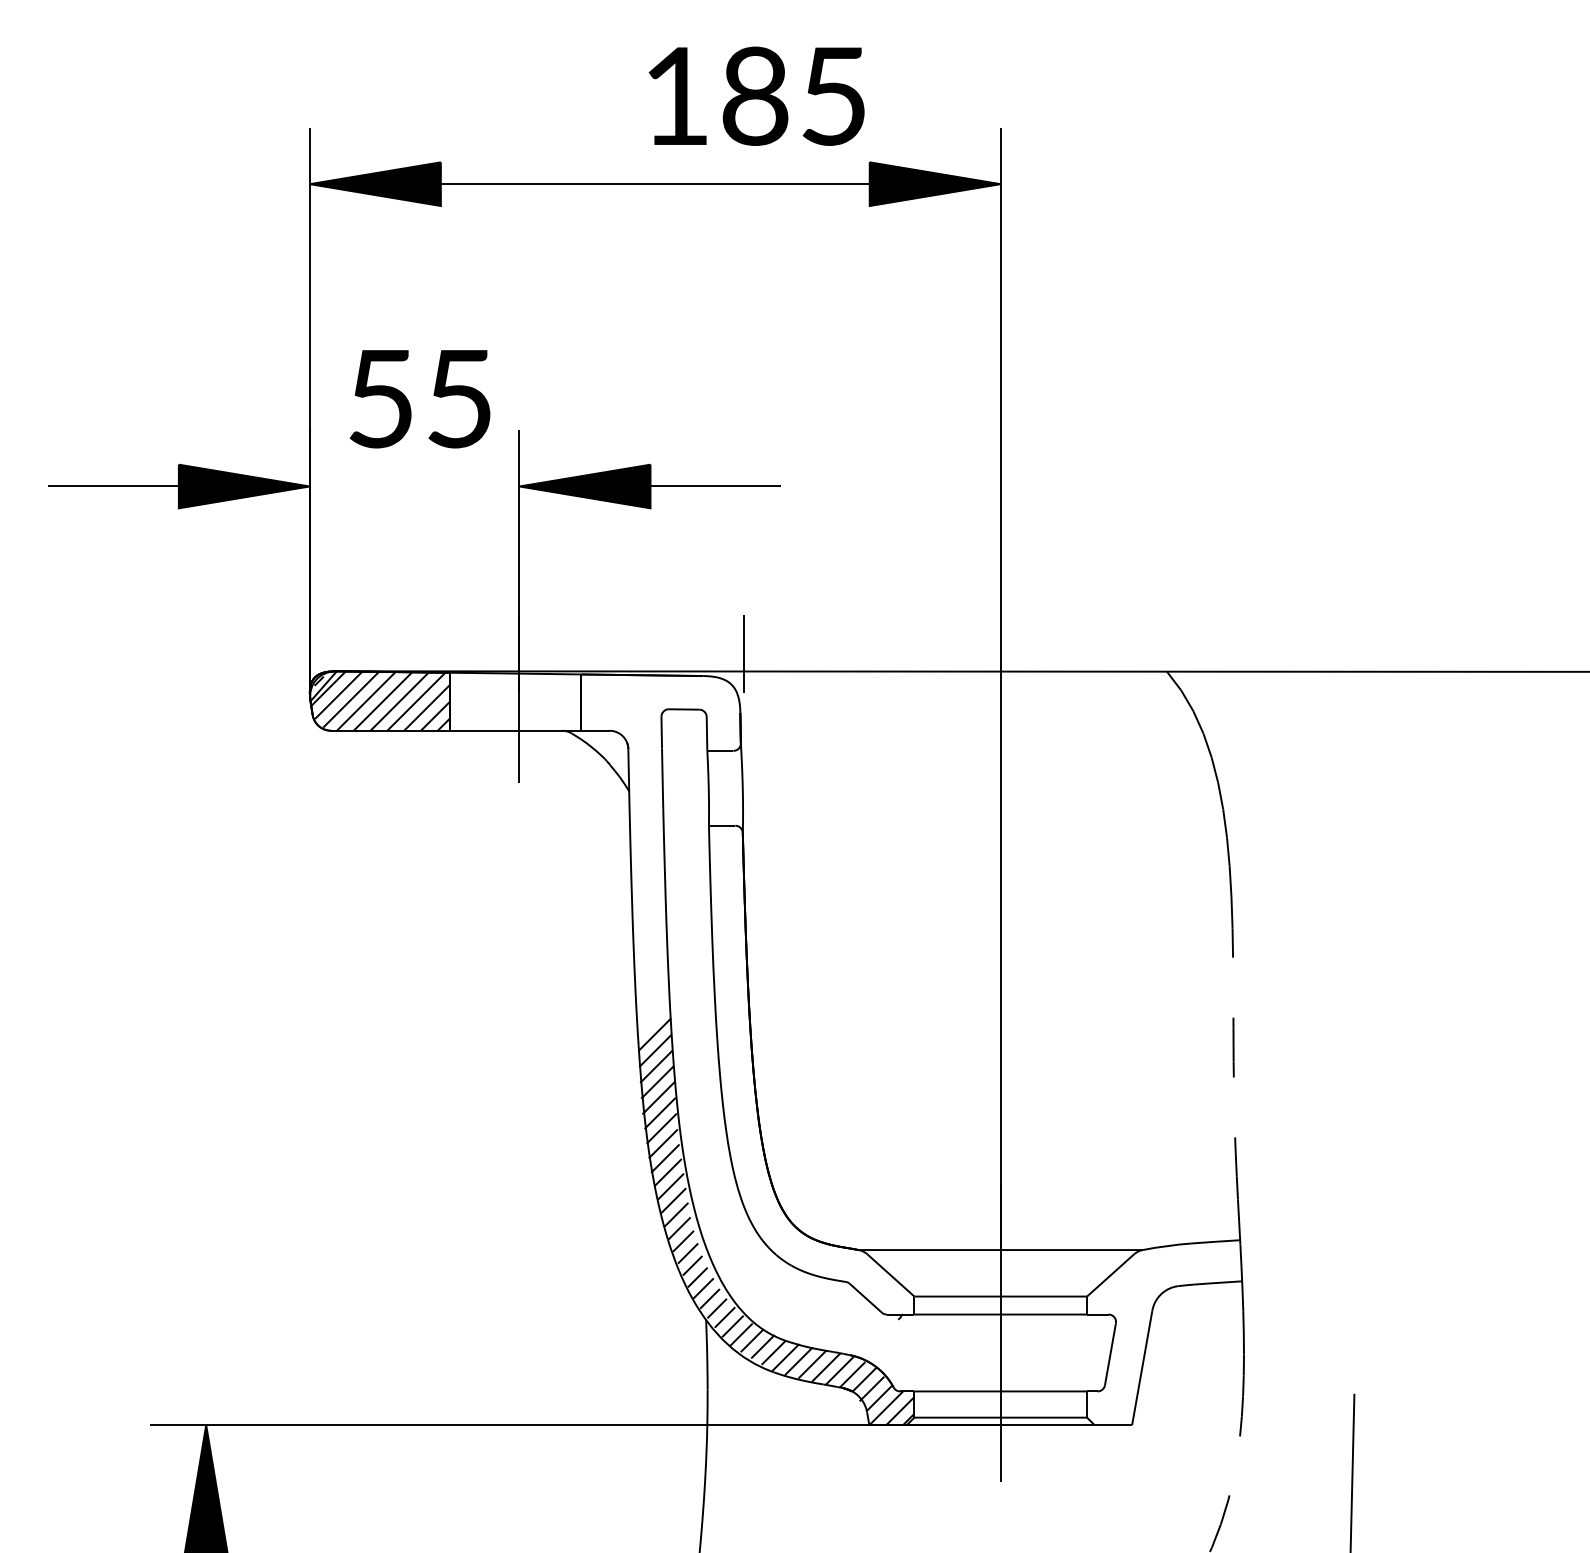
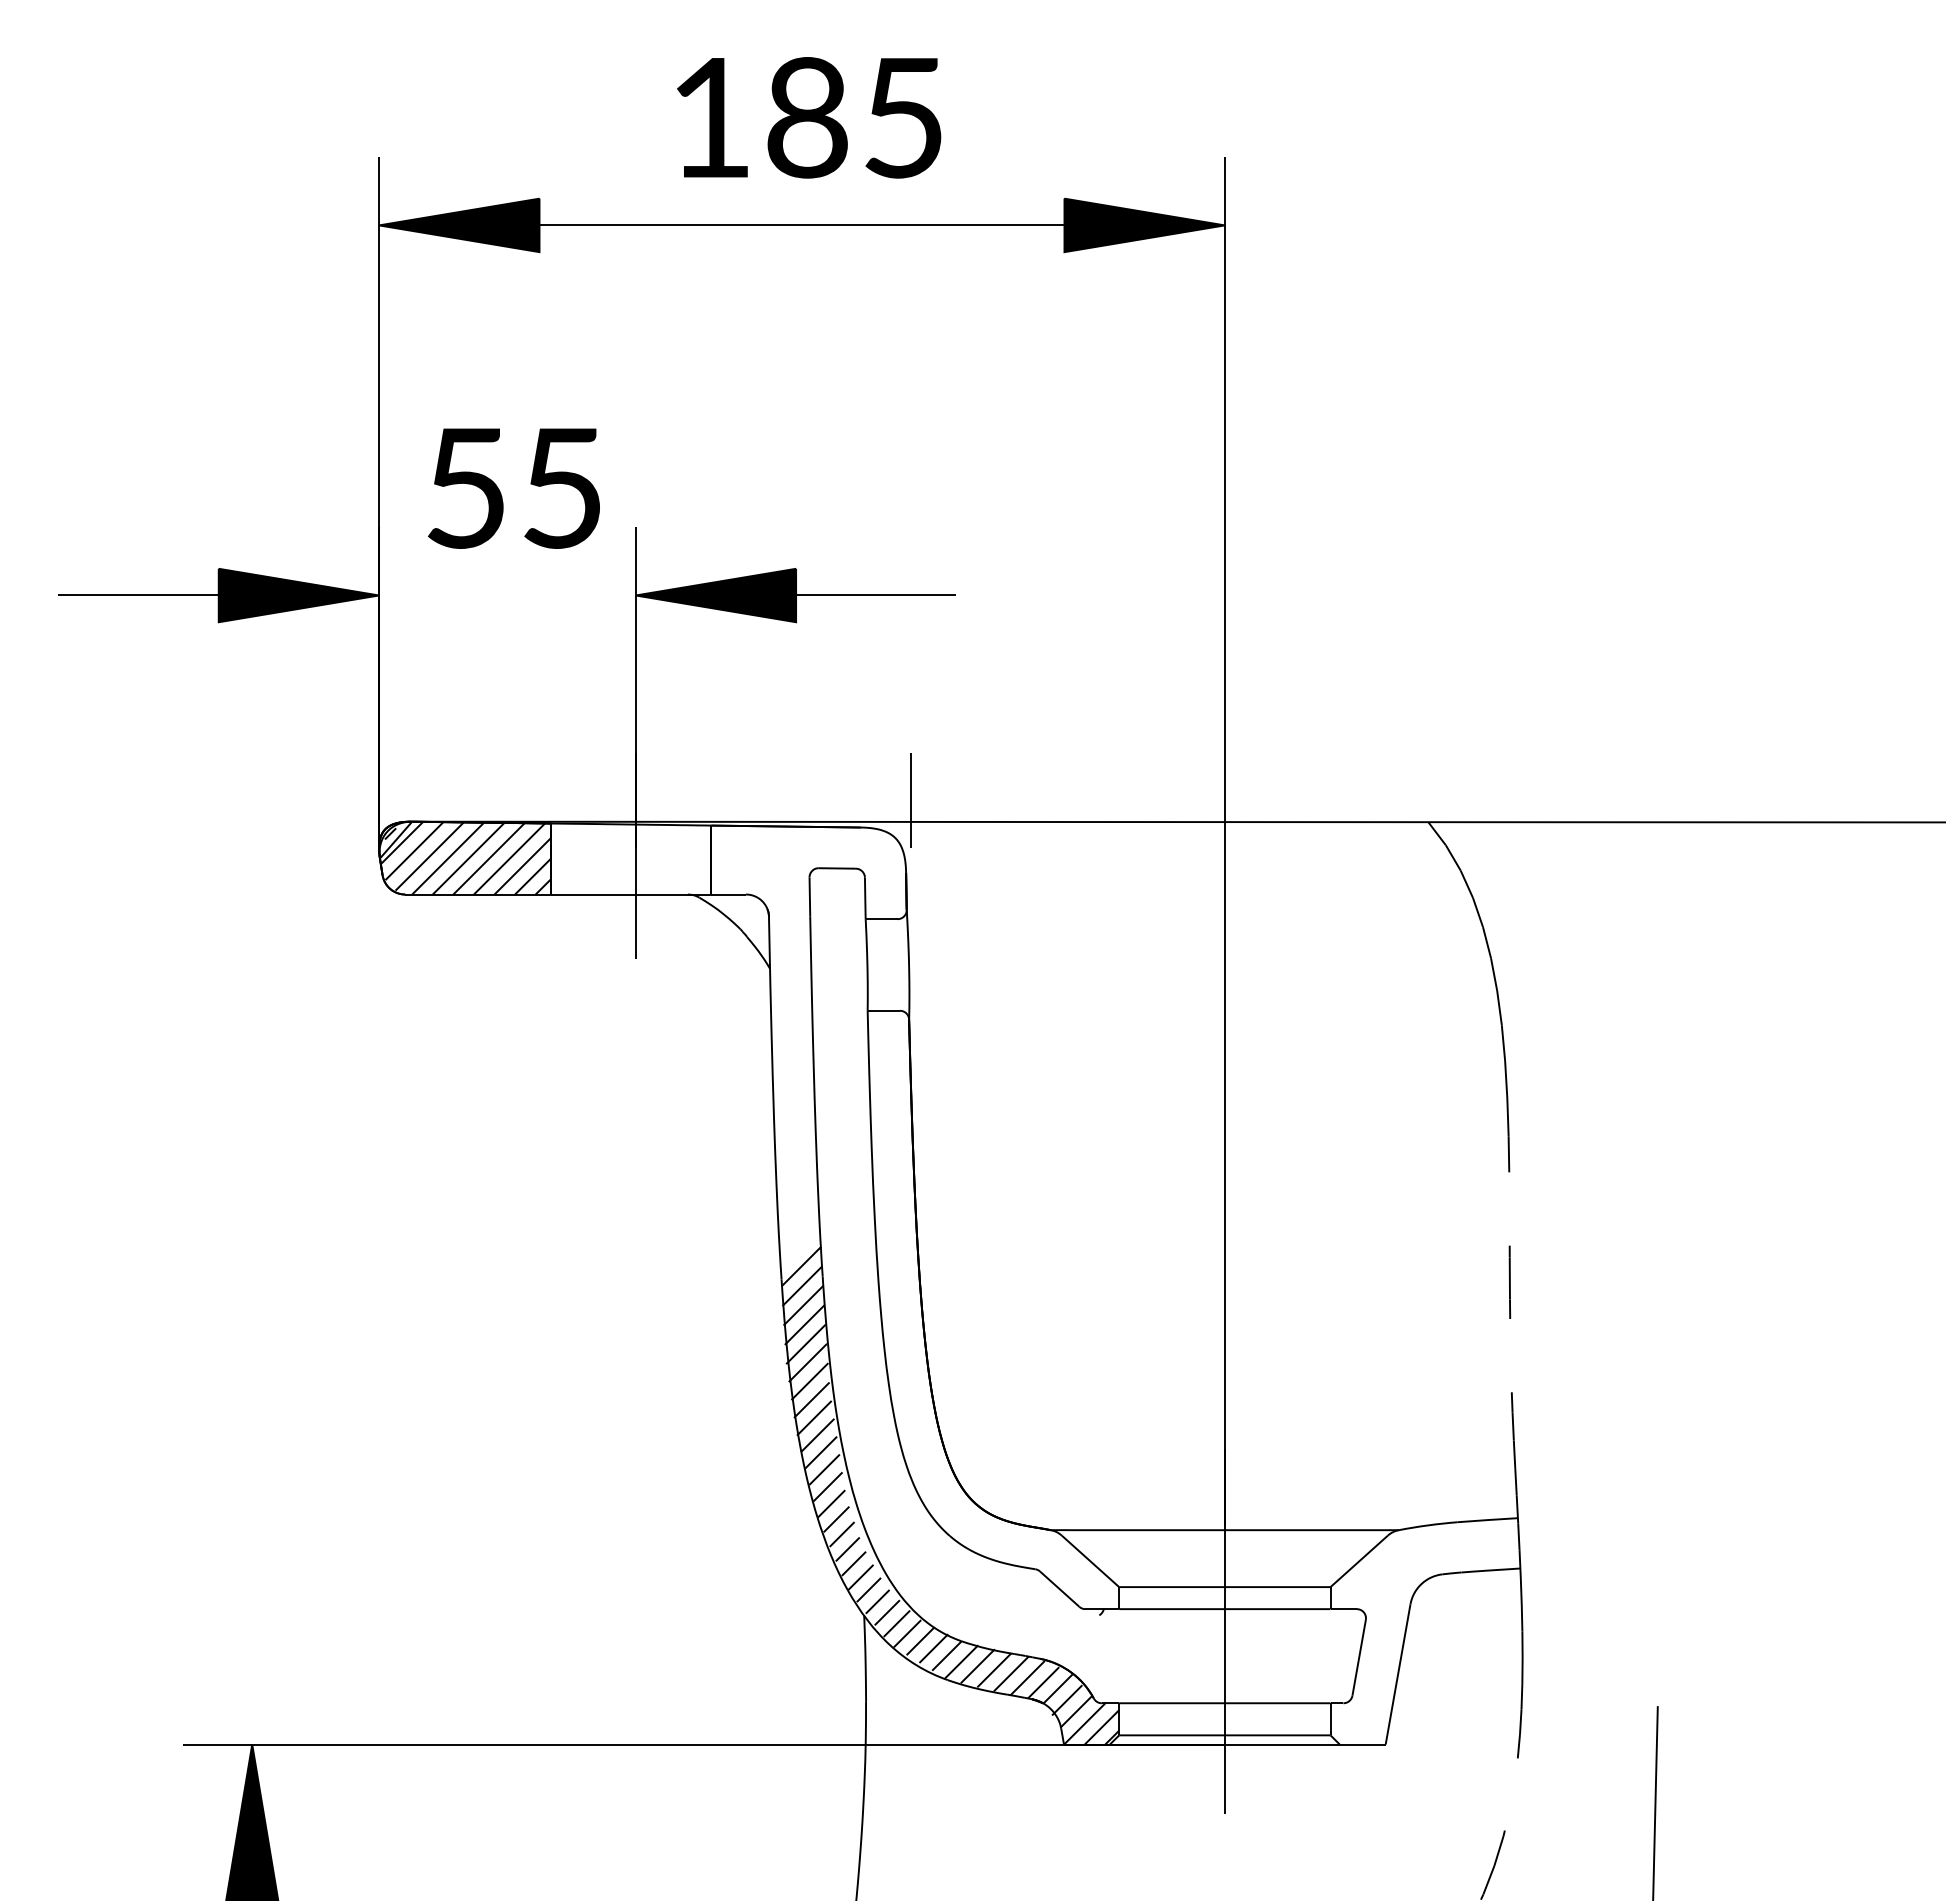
text: (757, 96) -> (809, 117), moved

